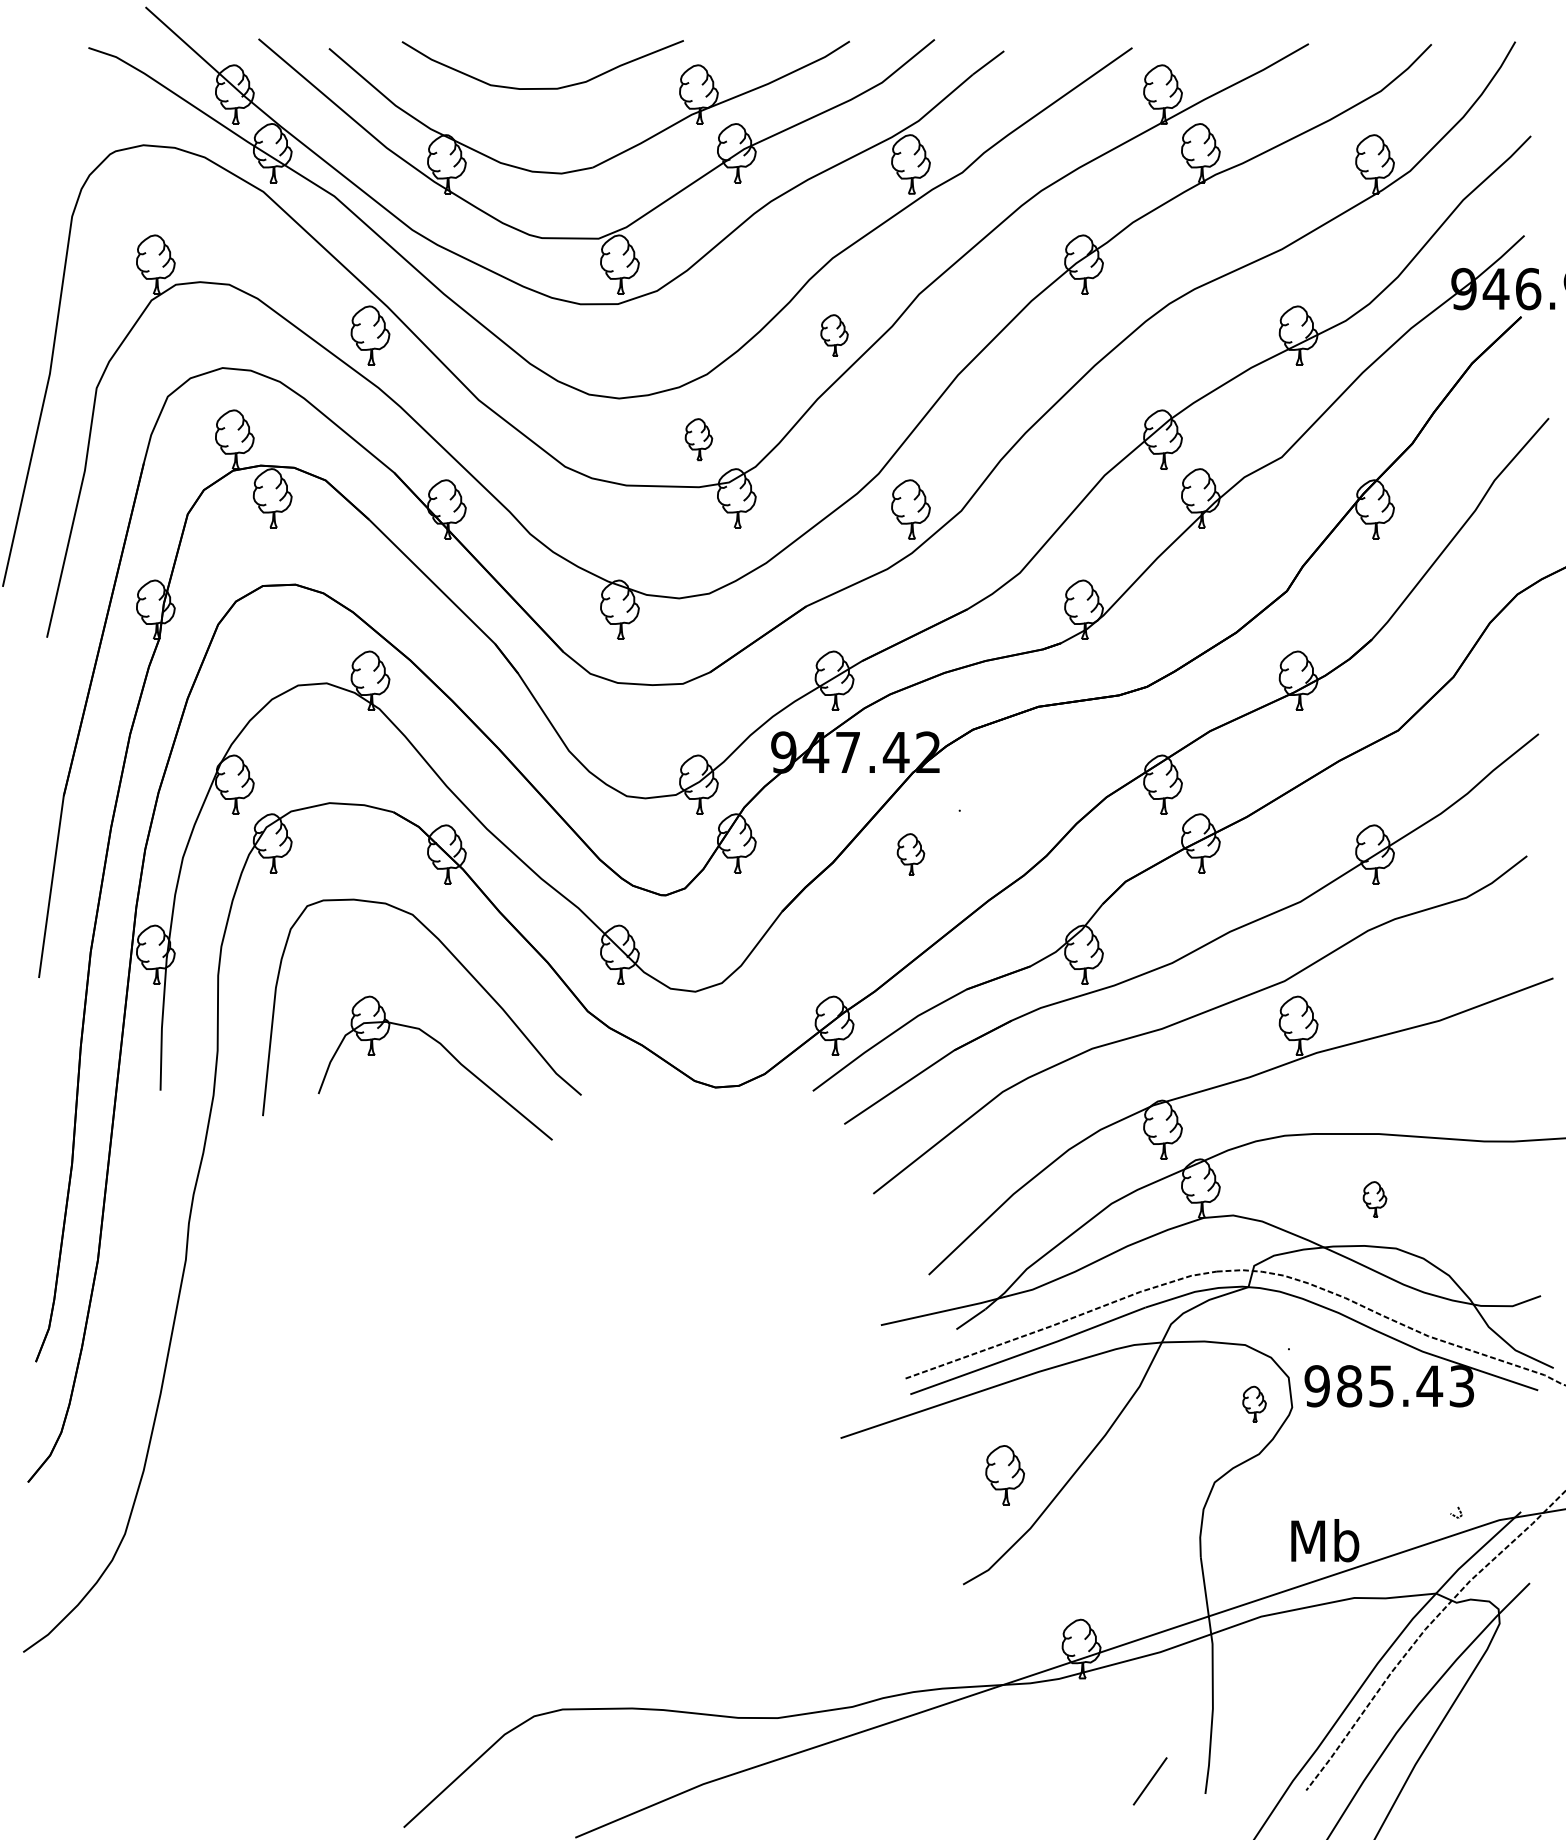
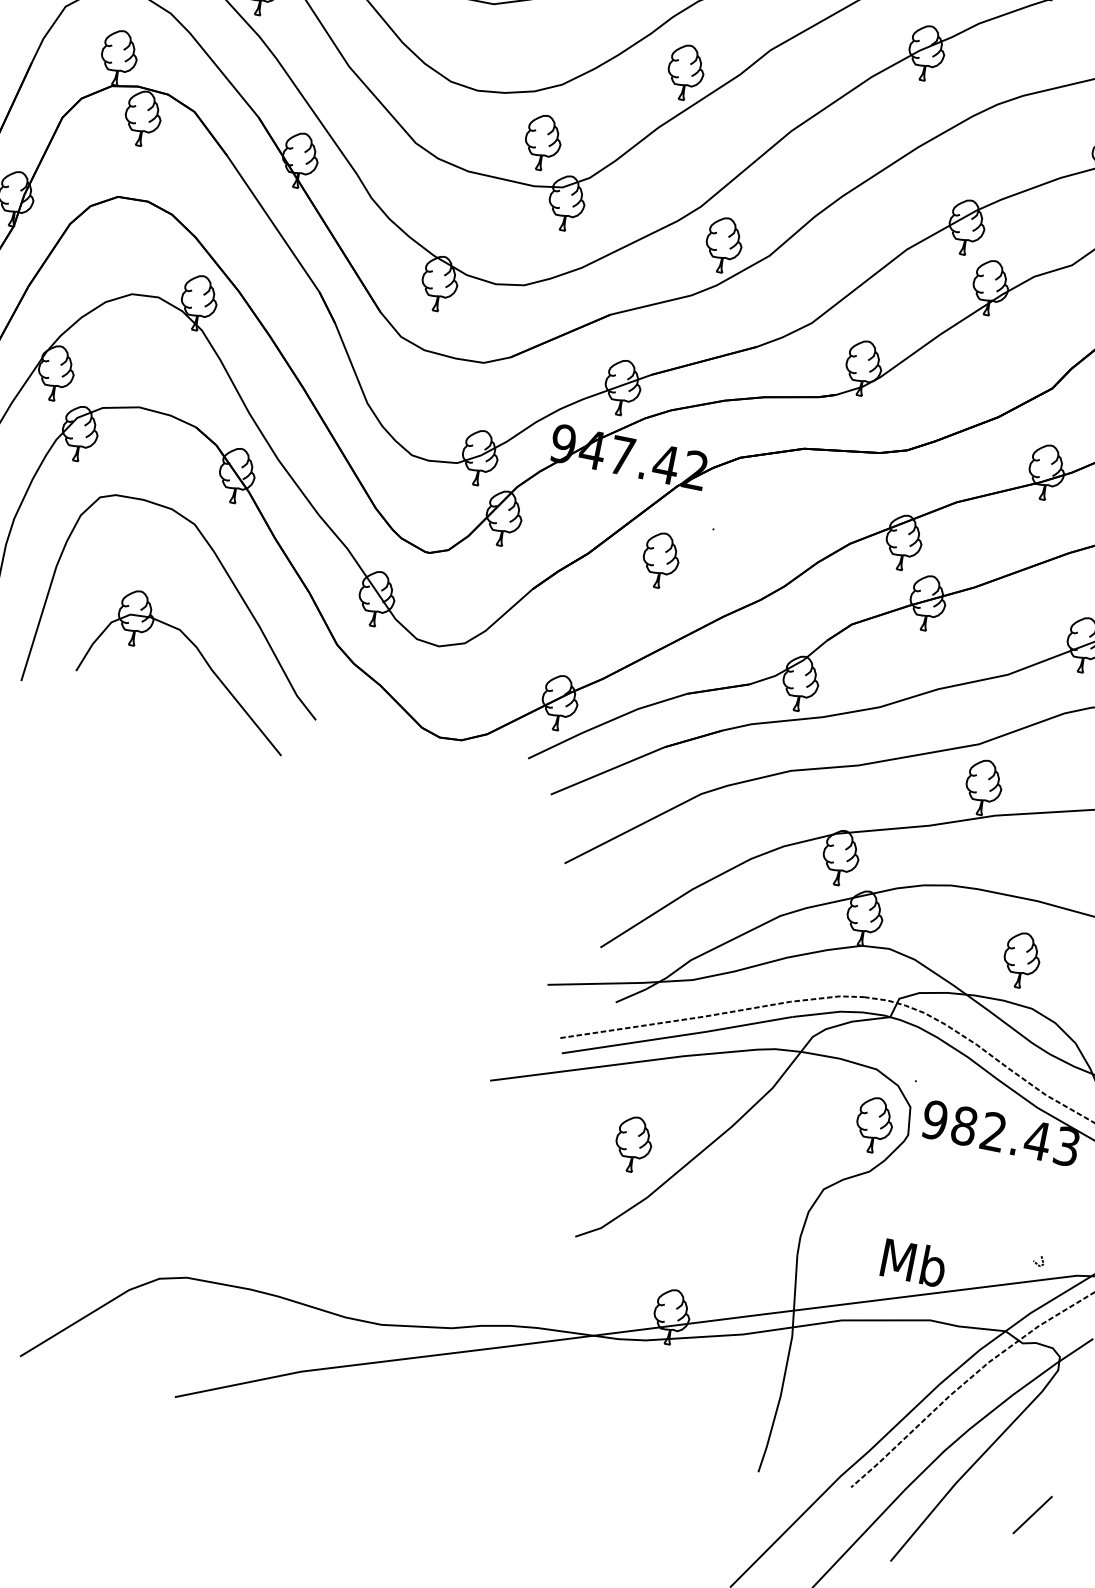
part: (834, 335) -> (685, 72), size x1.43
part: (698, 439) -> (542, 142), size x1.43
part: (910, 854) -> (660, 560), size x1.43
part: (1374, 1199) -> (1021, 960), size x1.67
text: (1381, 1386) -> (993, 1132), 985.43 -> 982.43
part: (1254, 1404) -> (874, 1125), size x1.67
line: (1149, 1781) -> (1032, 1515), moved

